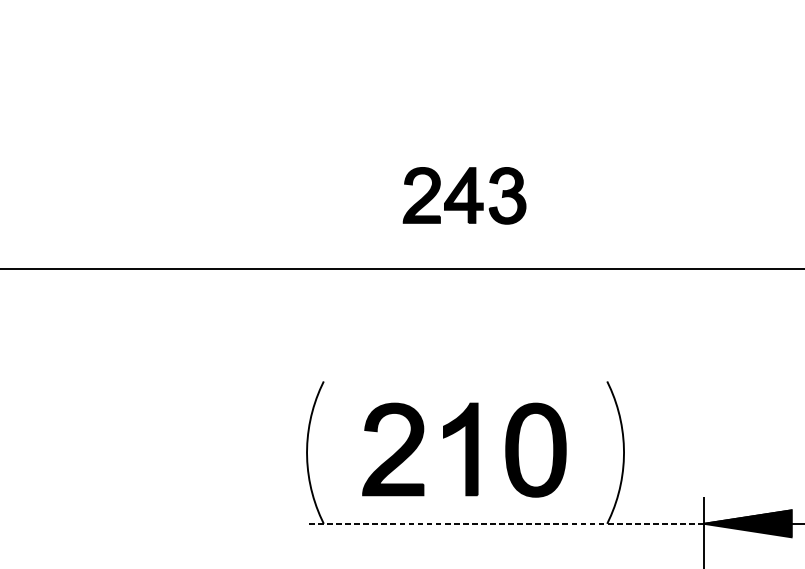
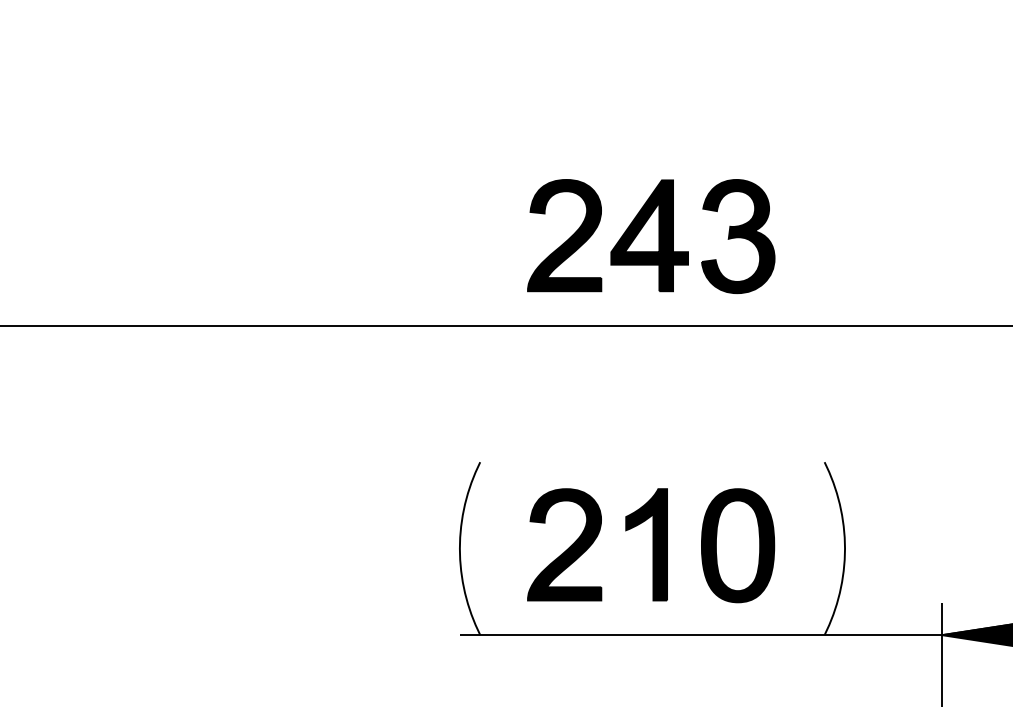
part: (464, 195) -> (651, 236), size x1.67
line: (505, 524) -> (700, 635), dashed -> solid

